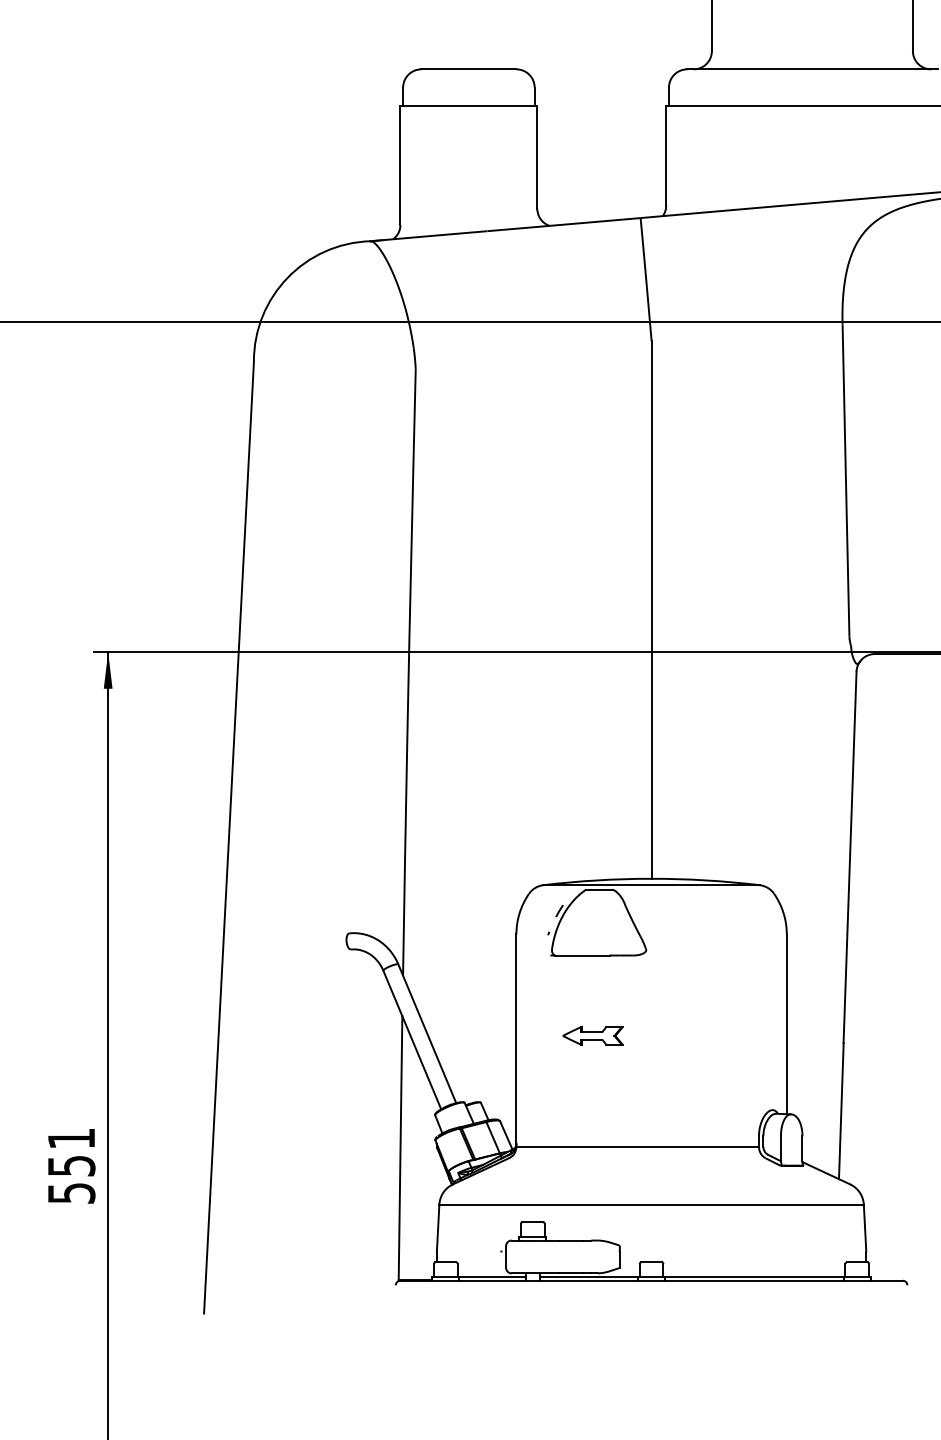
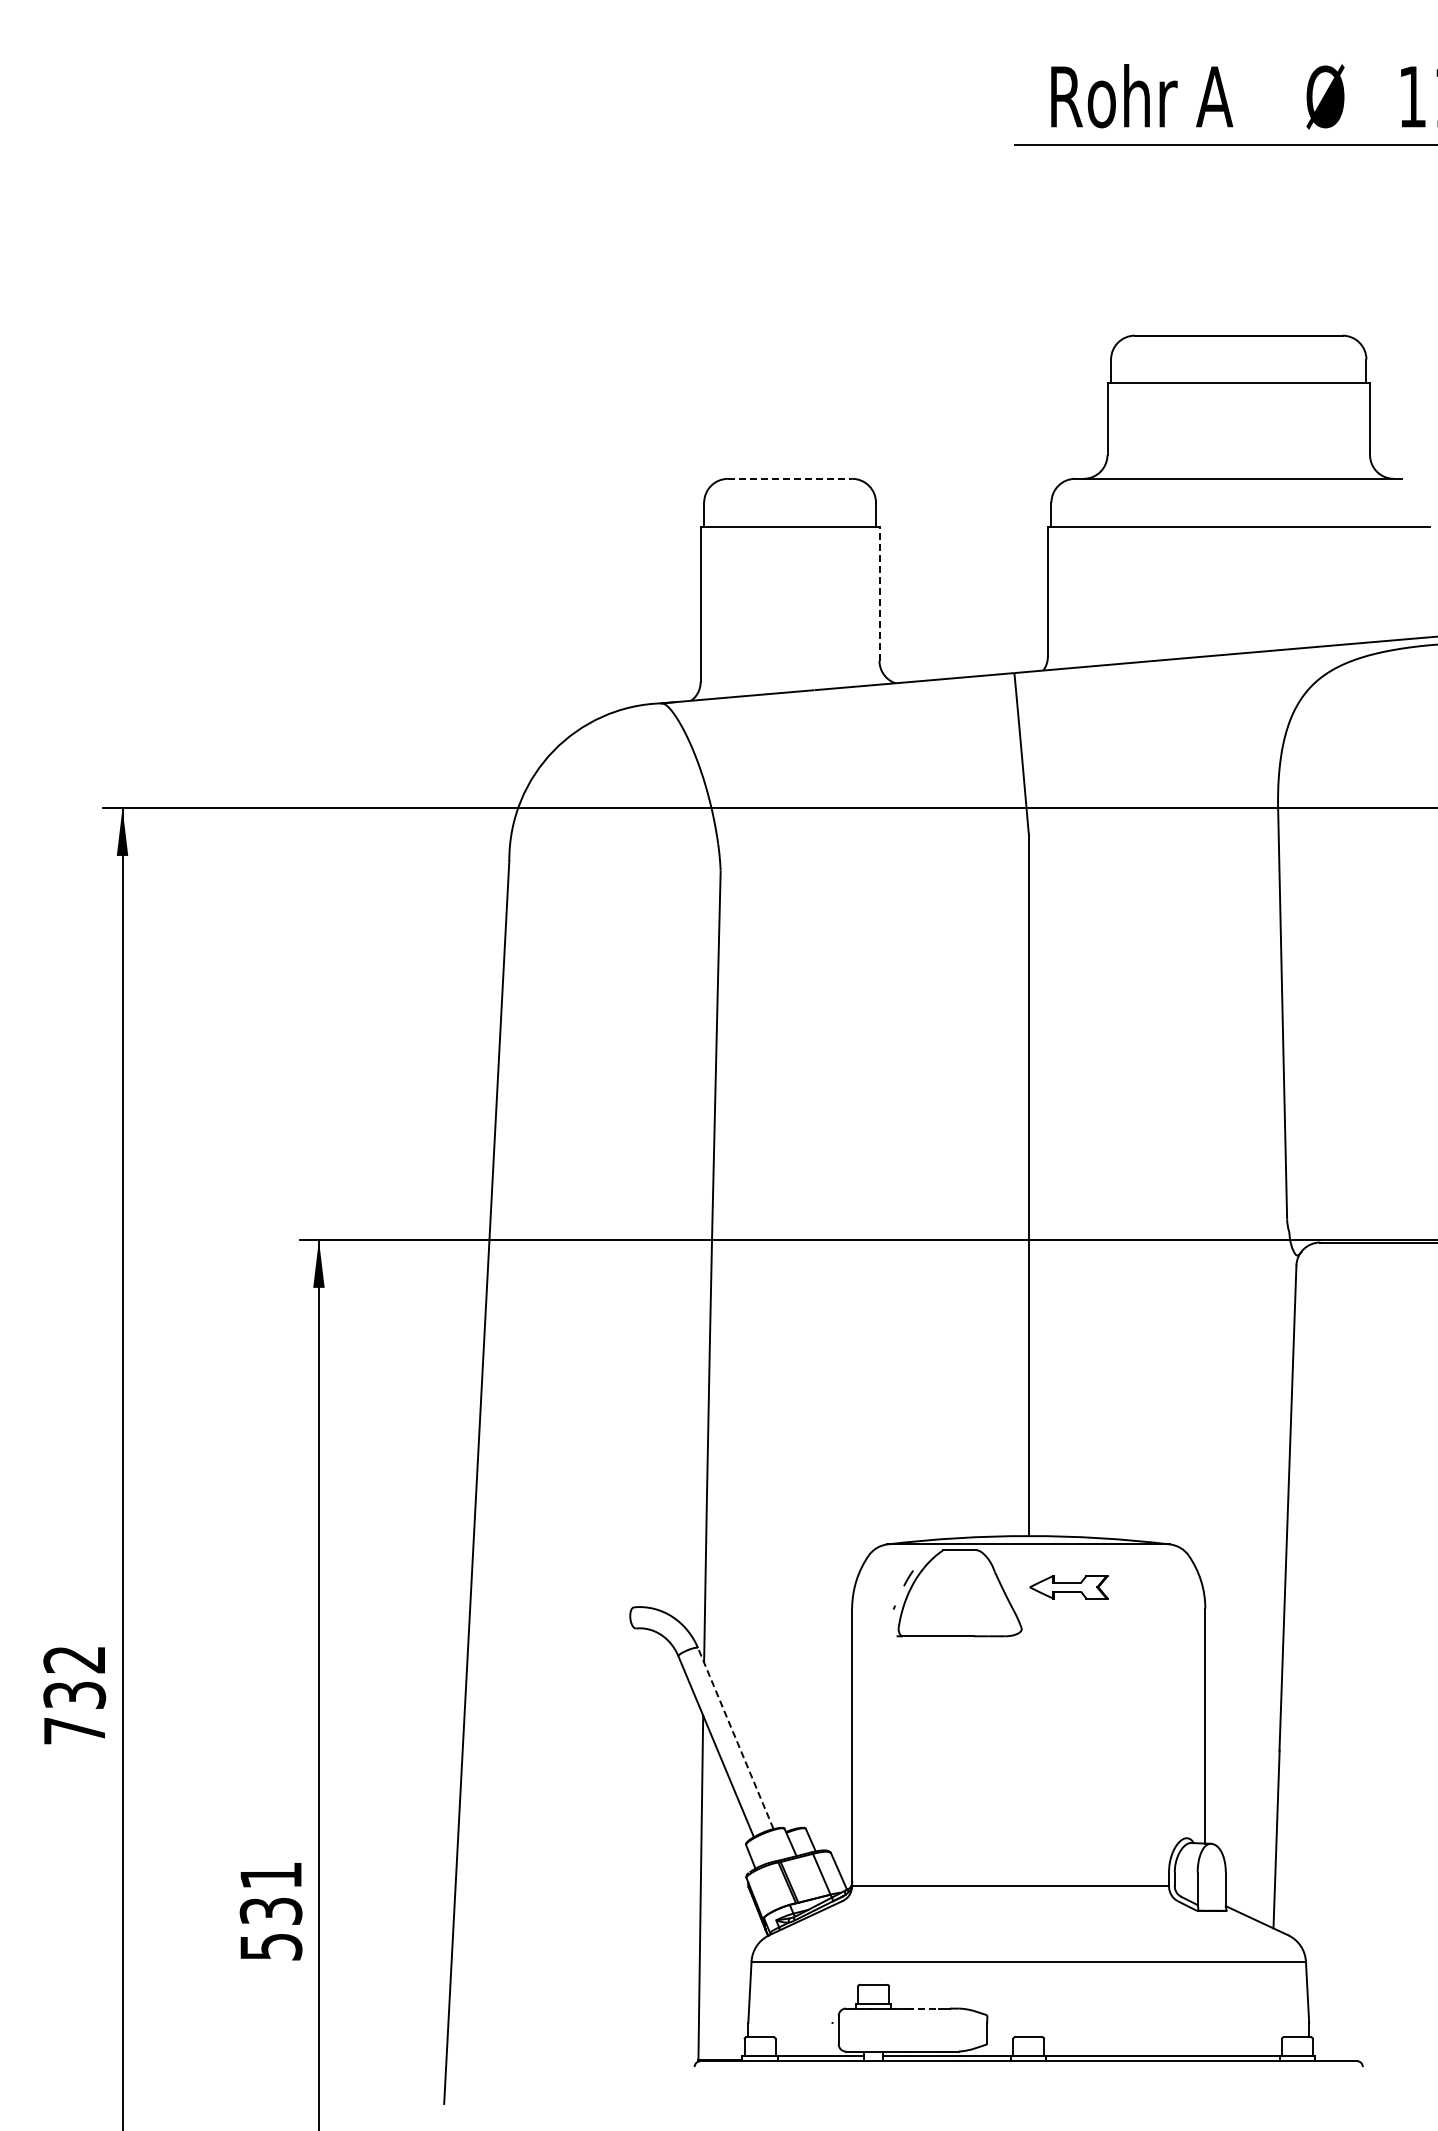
line: (469, 69) -> (790, 478), solid -> dashed
line: (537, 157) -> (879, 593), solid -> dashed
line: (427, 1033) -> (735, 1738), solid -> dashed
part: (592, 1036) -> (1068, 1587), moved
text: (71, 1166) -> (270, 1911), 551 -> 531
line: (571, 1240) -> (923, 2008), solid -> dashed

